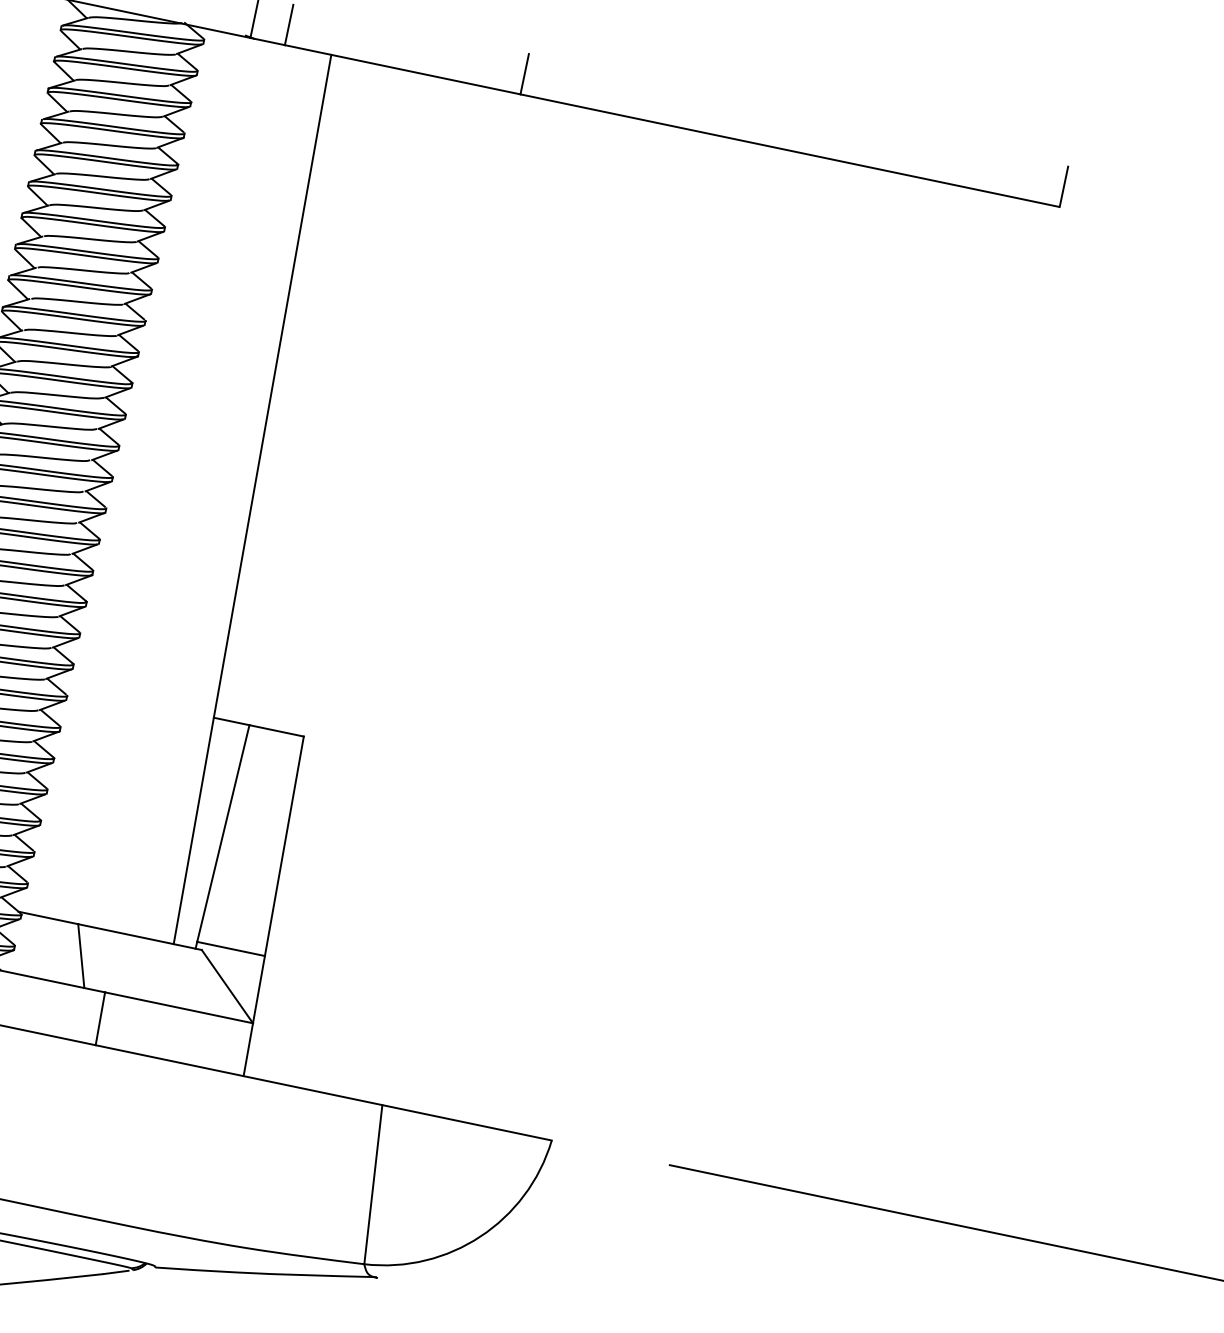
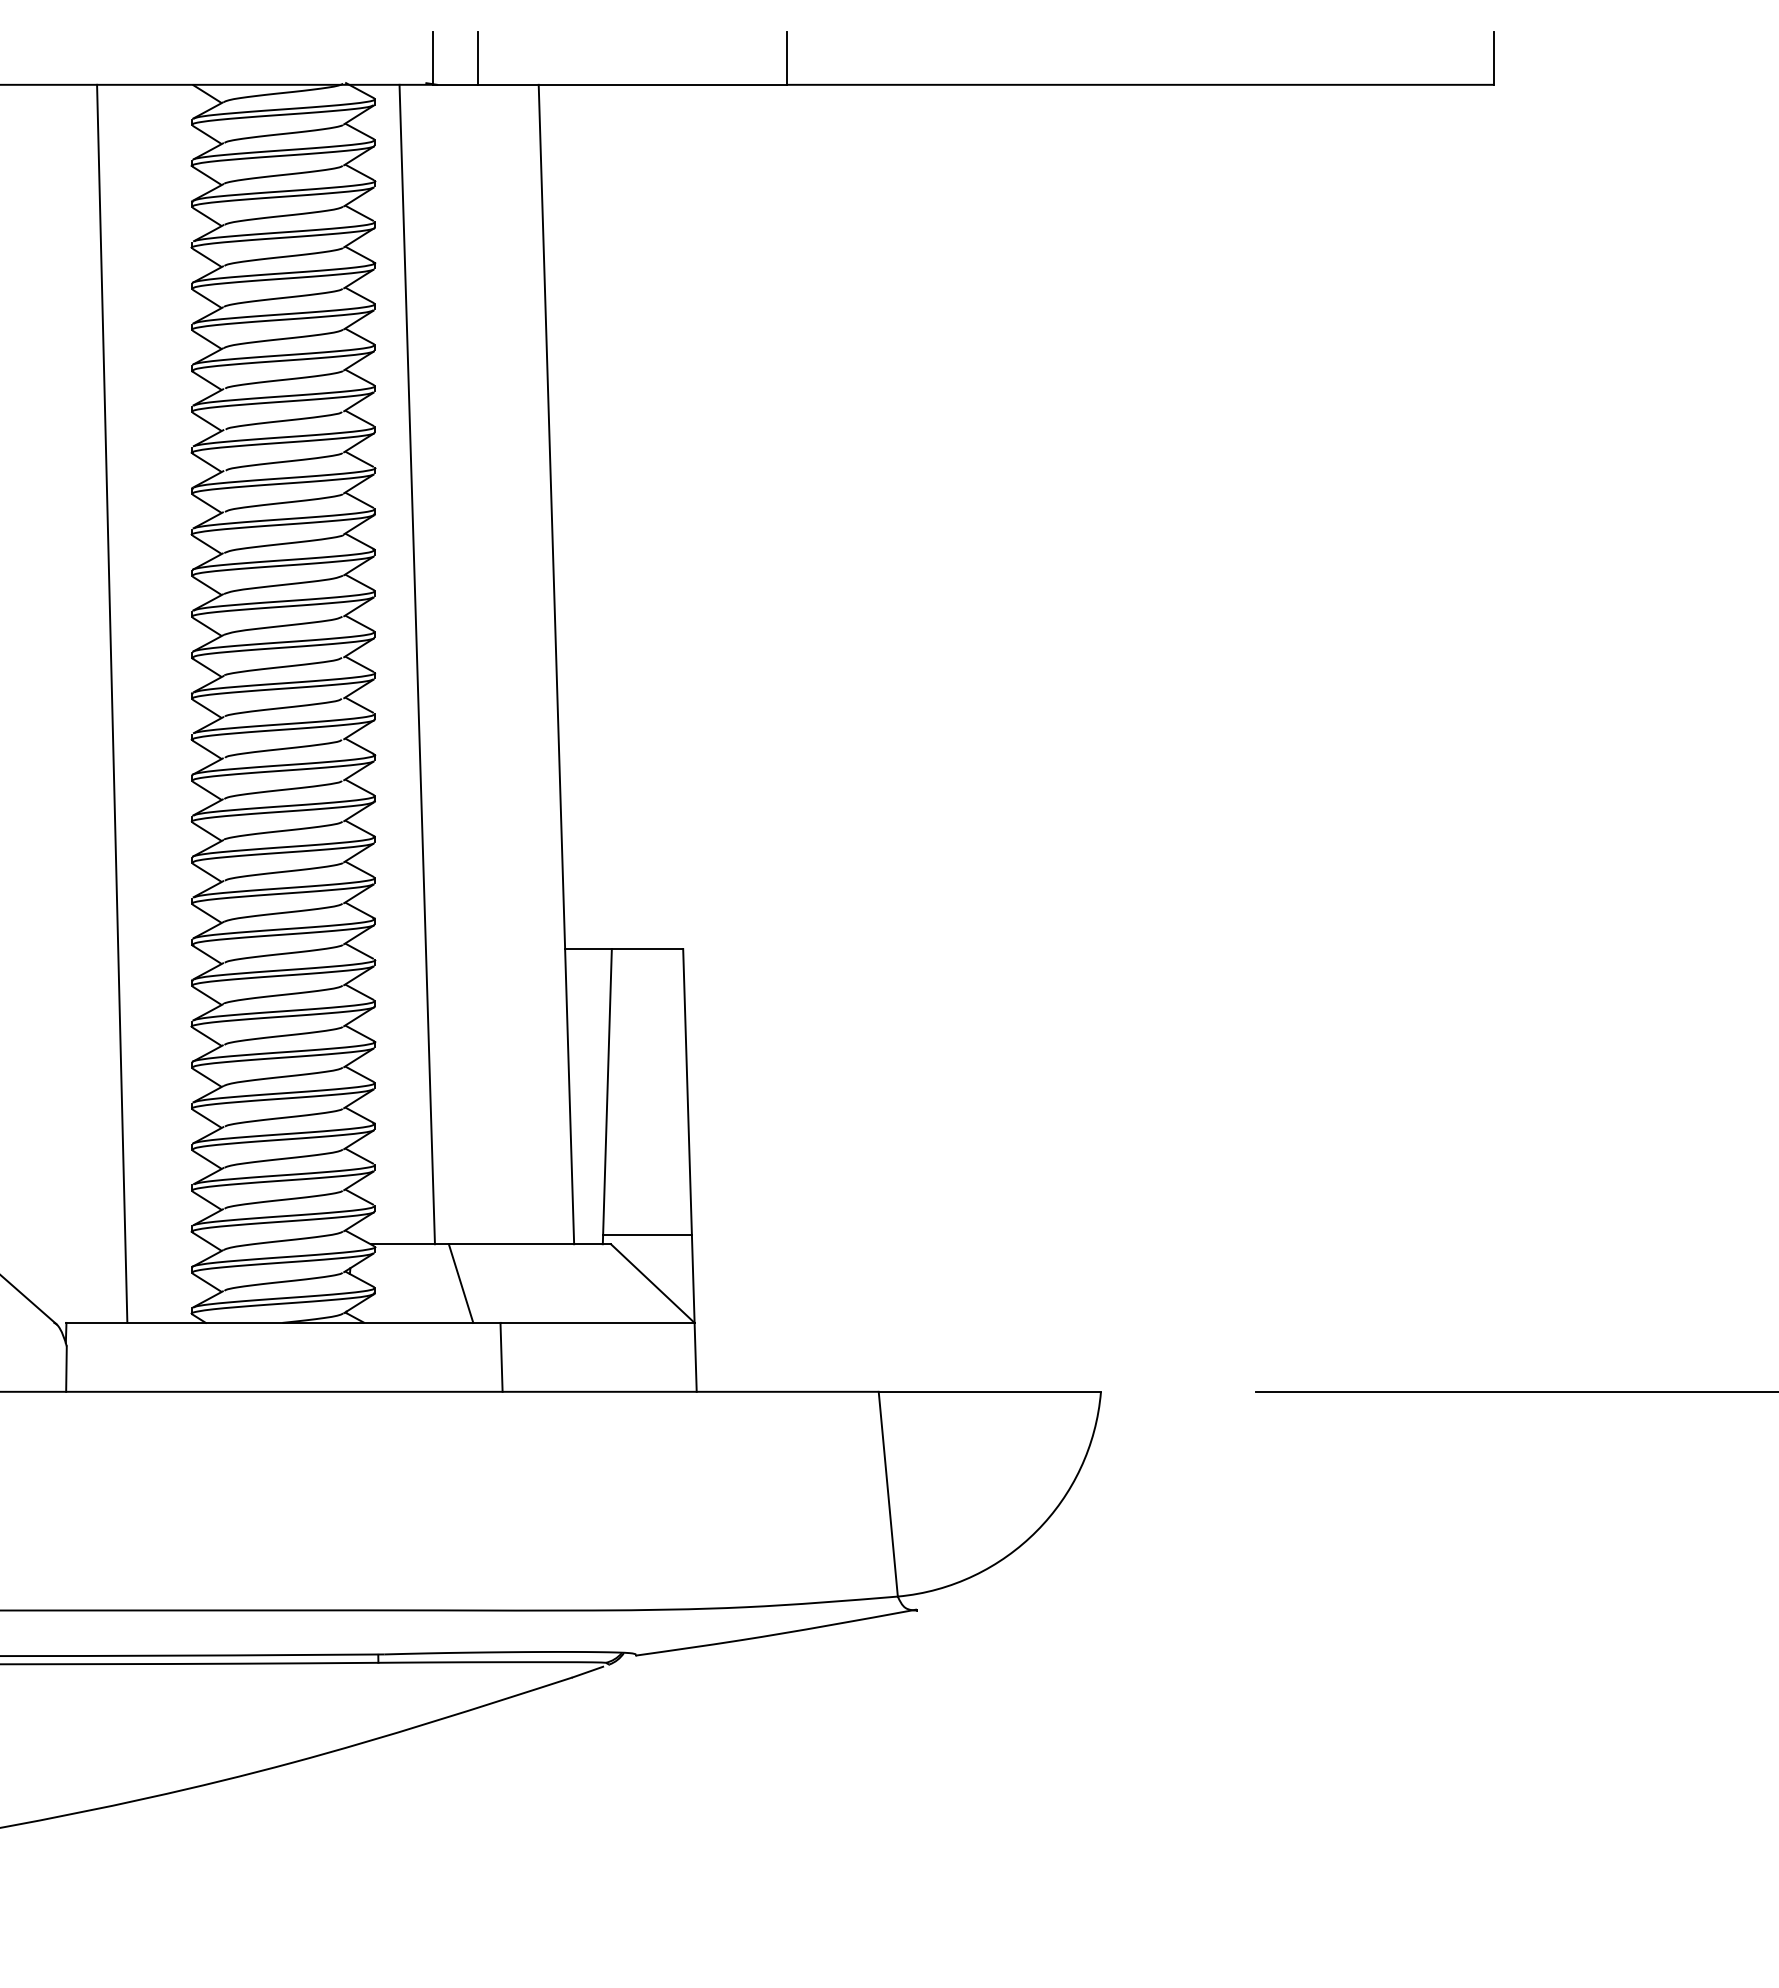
line: (145, 477) -> (416, 664), added

